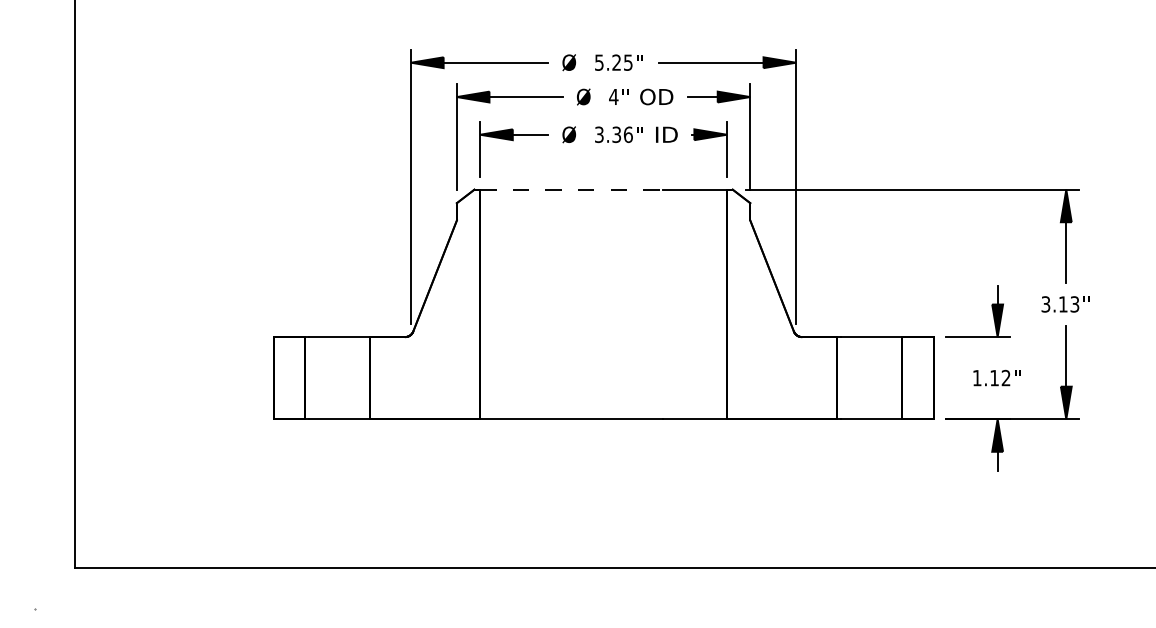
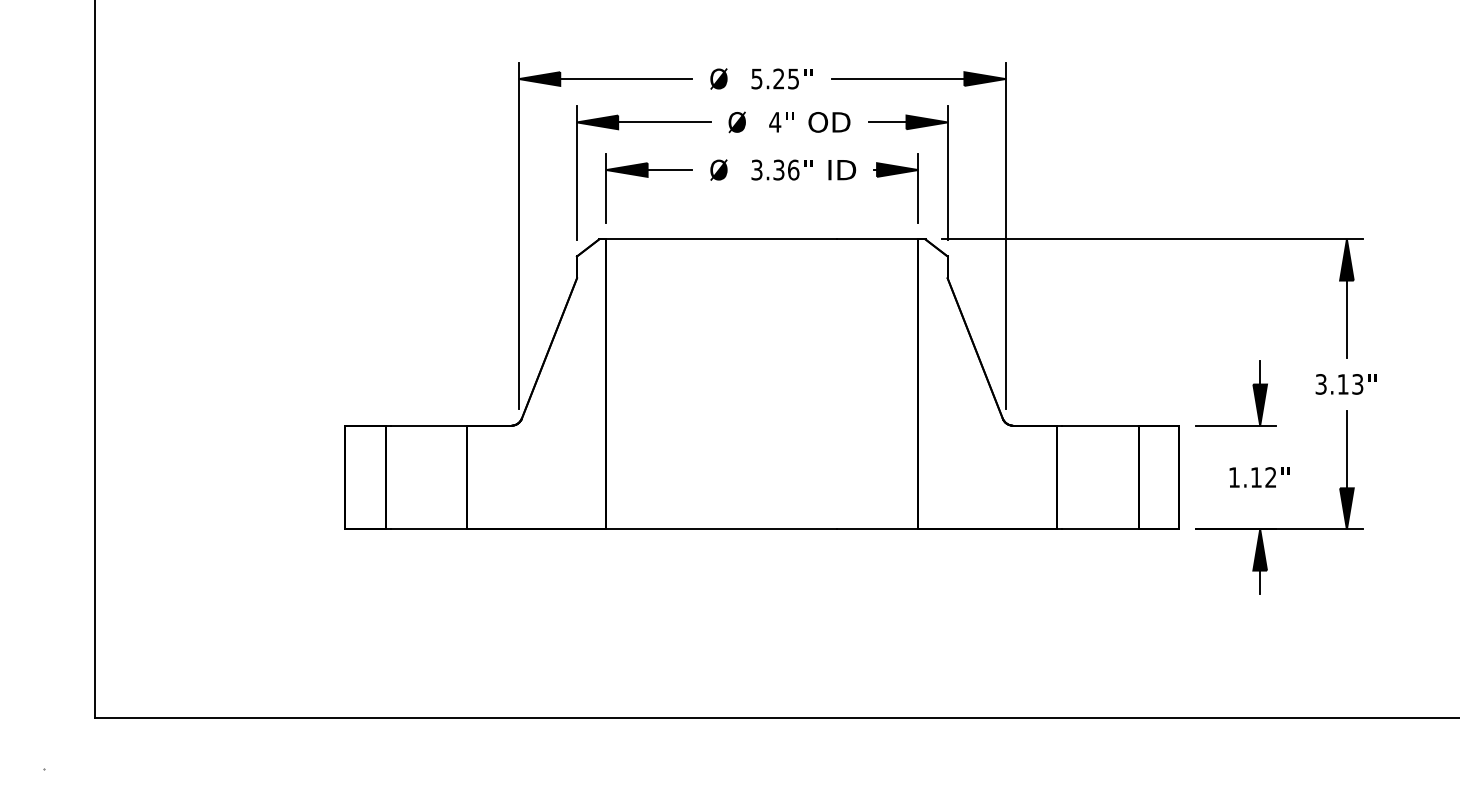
line: (571, 189) -> (721, 239), dashed -> solid

